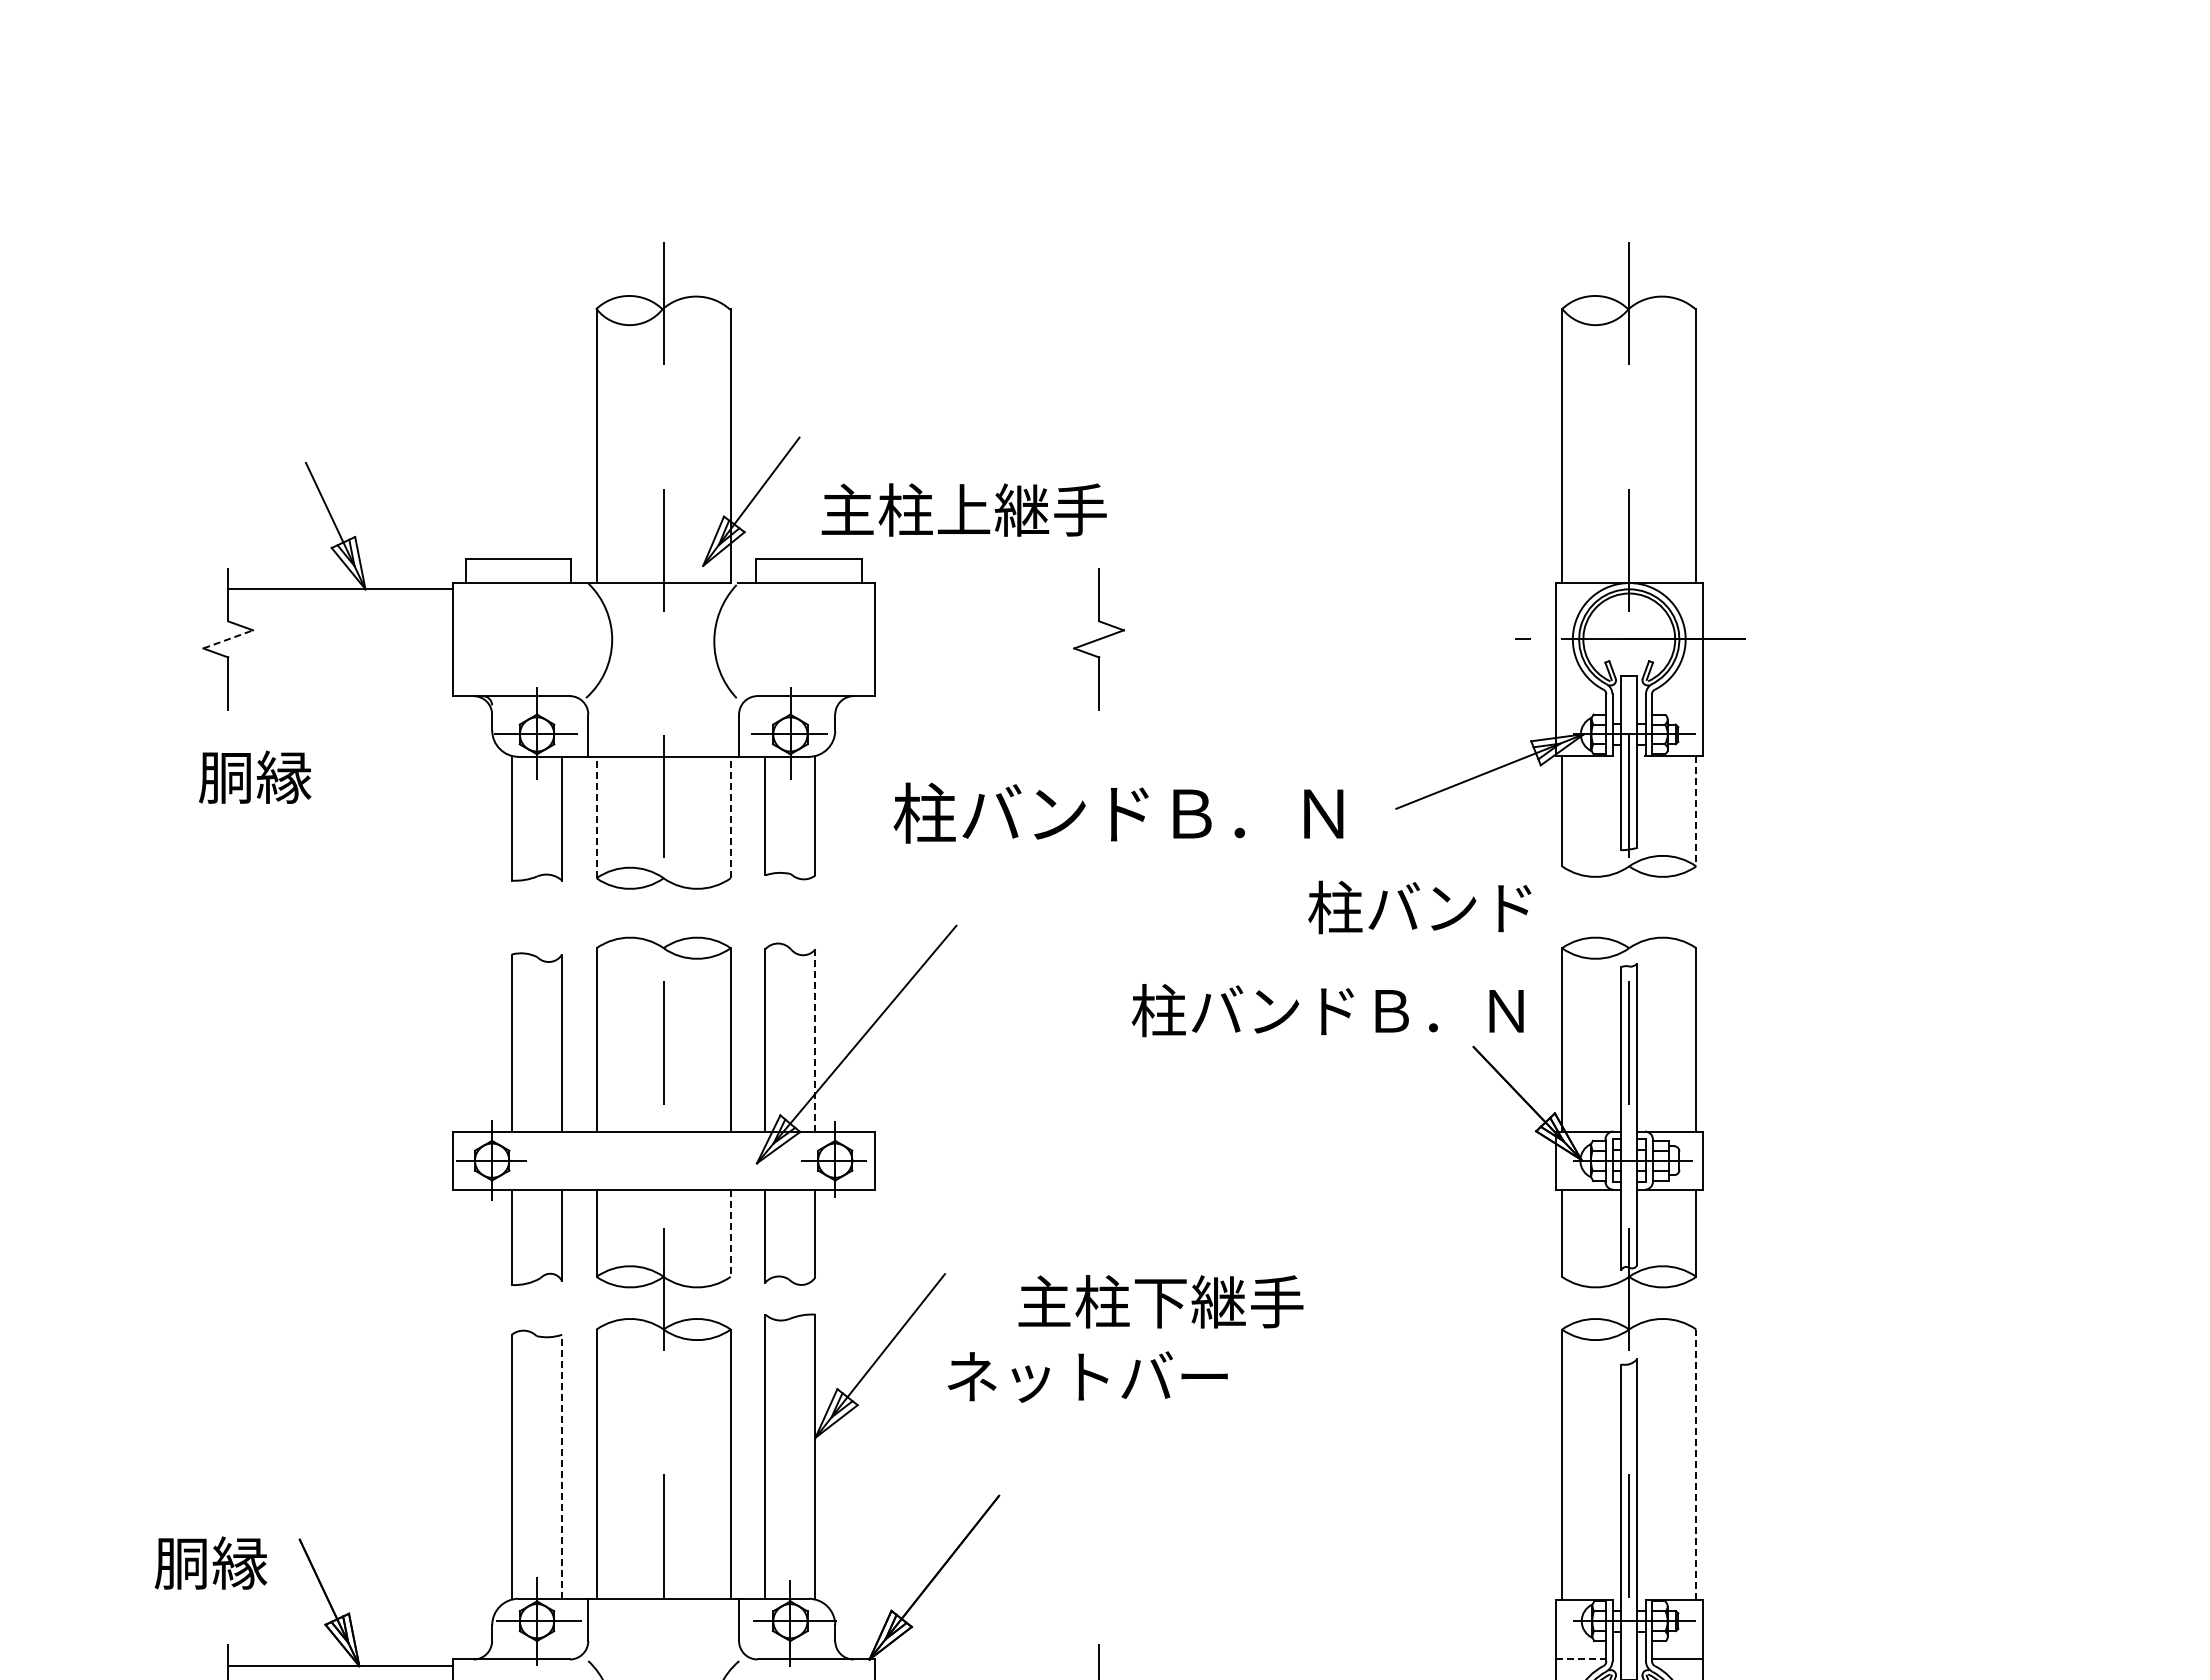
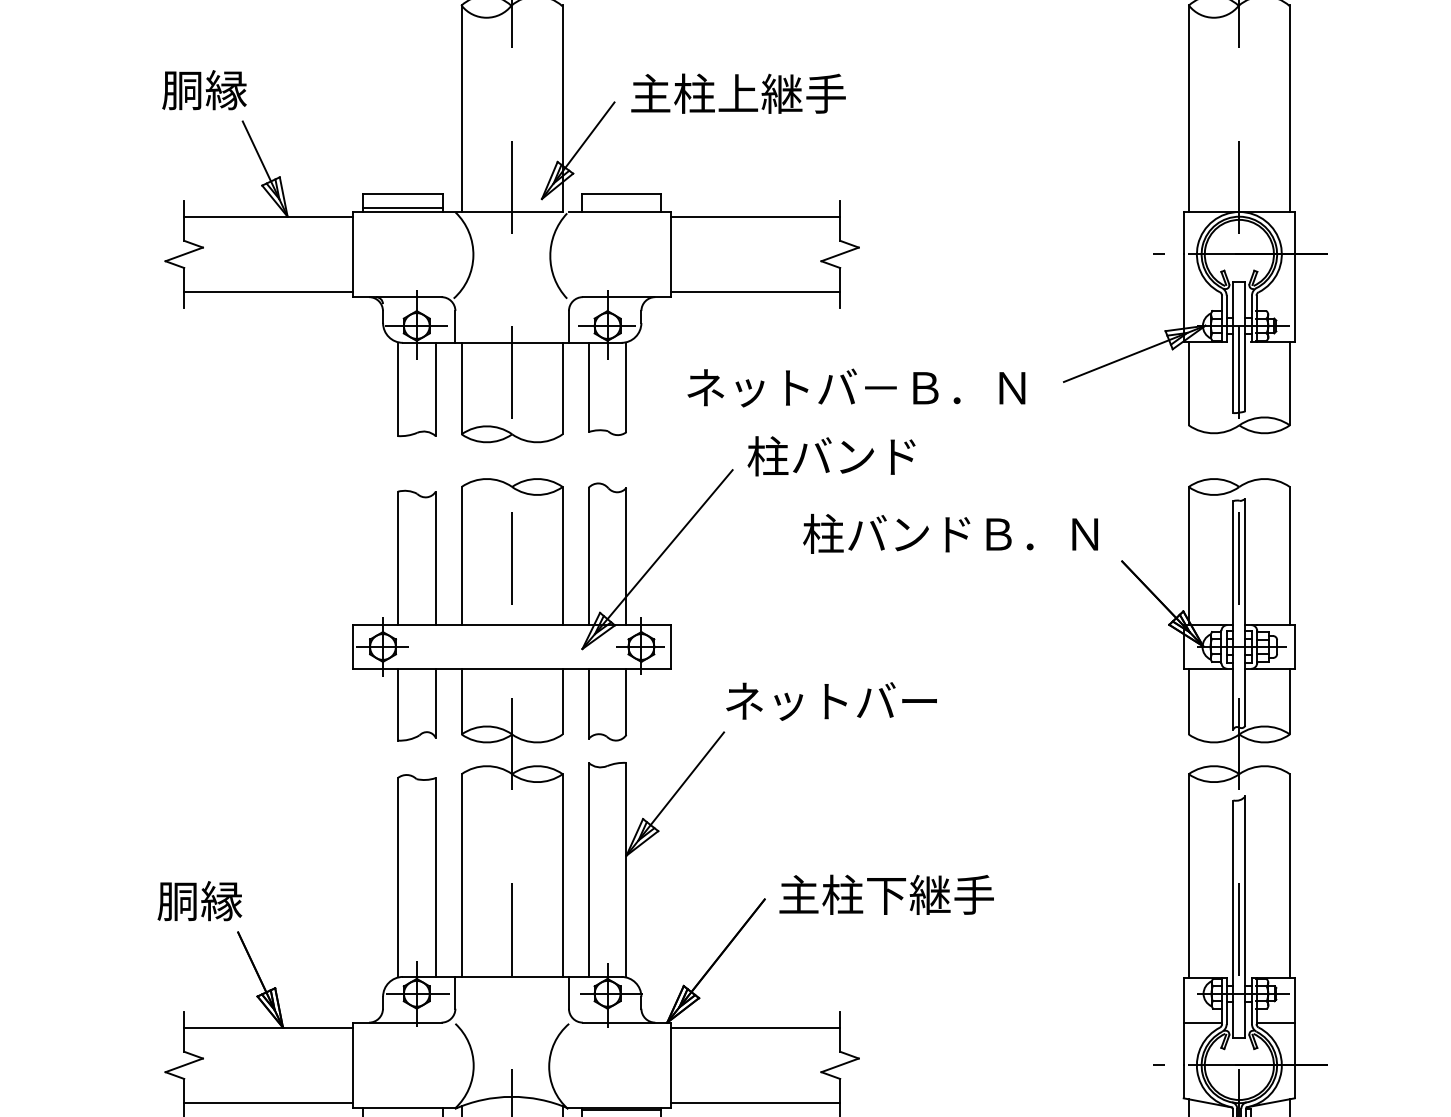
text: (963, 509) -> (737, 93), moved
line: (518, 577) -> (402, 207), added
line: (986, 589) -> (755, 216), added
line: (228, 639) -> (184, 254), dashed -> solid
line: (340, 689) -> (268, 292), added
line: (986, 689) -> (755, 292), added
text: (255, 776) -> (204, 89), moved
line: (1696, 811) -> (1290, 384), dashed -> solid
text: (1118, 812) -> (854, 384), 柱バンドＢ．Ｎ -> ネットバ－Ｂ．Ｎ
line: (596, 817) -> (461, 388), dashed -> solid
line: (730, 817) -> (562, 388), dashed -> solid
text: (1419, 907) -> (831, 456), moved
text: (1327, 1010) -> (950, 533), moved
line: (815, 1040) -> (626, 556), dashed -> solid
line: (730, 1233) -> (562, 701), dashed -> solid
text: (1160, 1301) -> (886, 894), moved
text: (1087, 1376) -> (831, 701), moved
line: (1696, 1464) -> (1290, 875), dashed -> solid
line: (562, 1466) -> (435, 877), dashed -> solid
text: (210, 1562) -> (199, 900), moved
line: (1581, 1659) -> (1203, 1022), dashed -> solid
line: (986, 1666) -> (755, 1027), added

